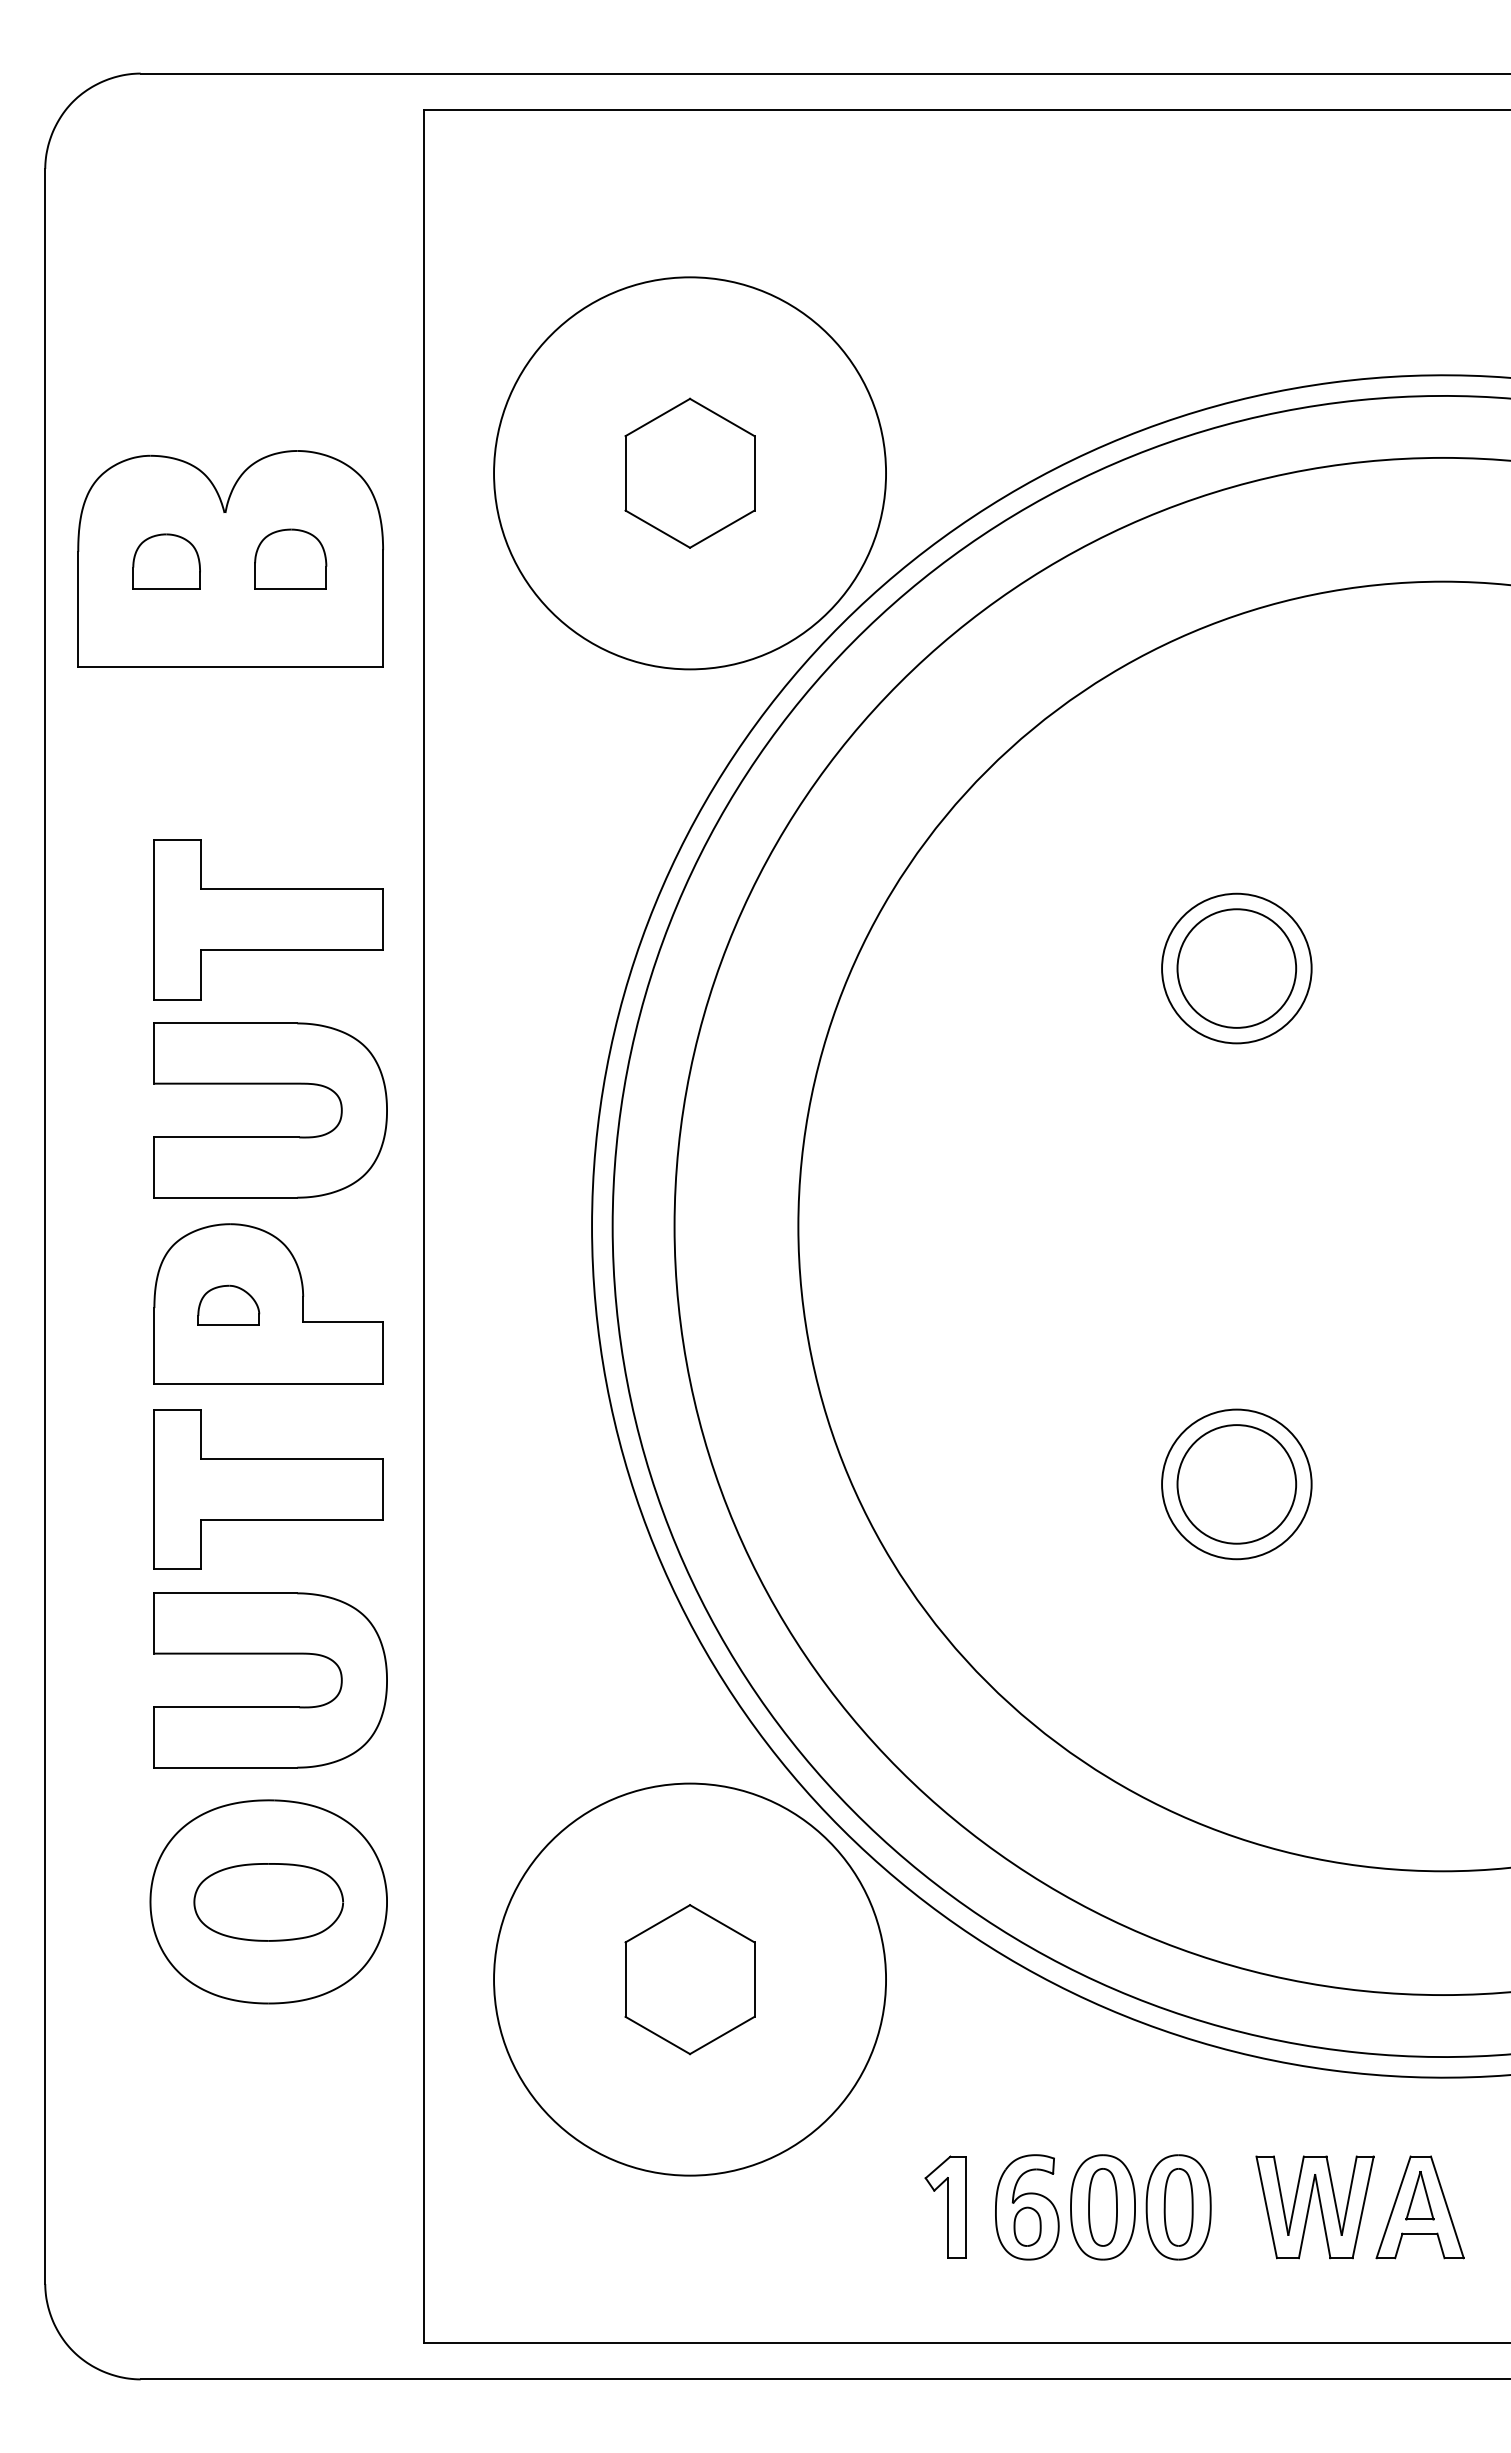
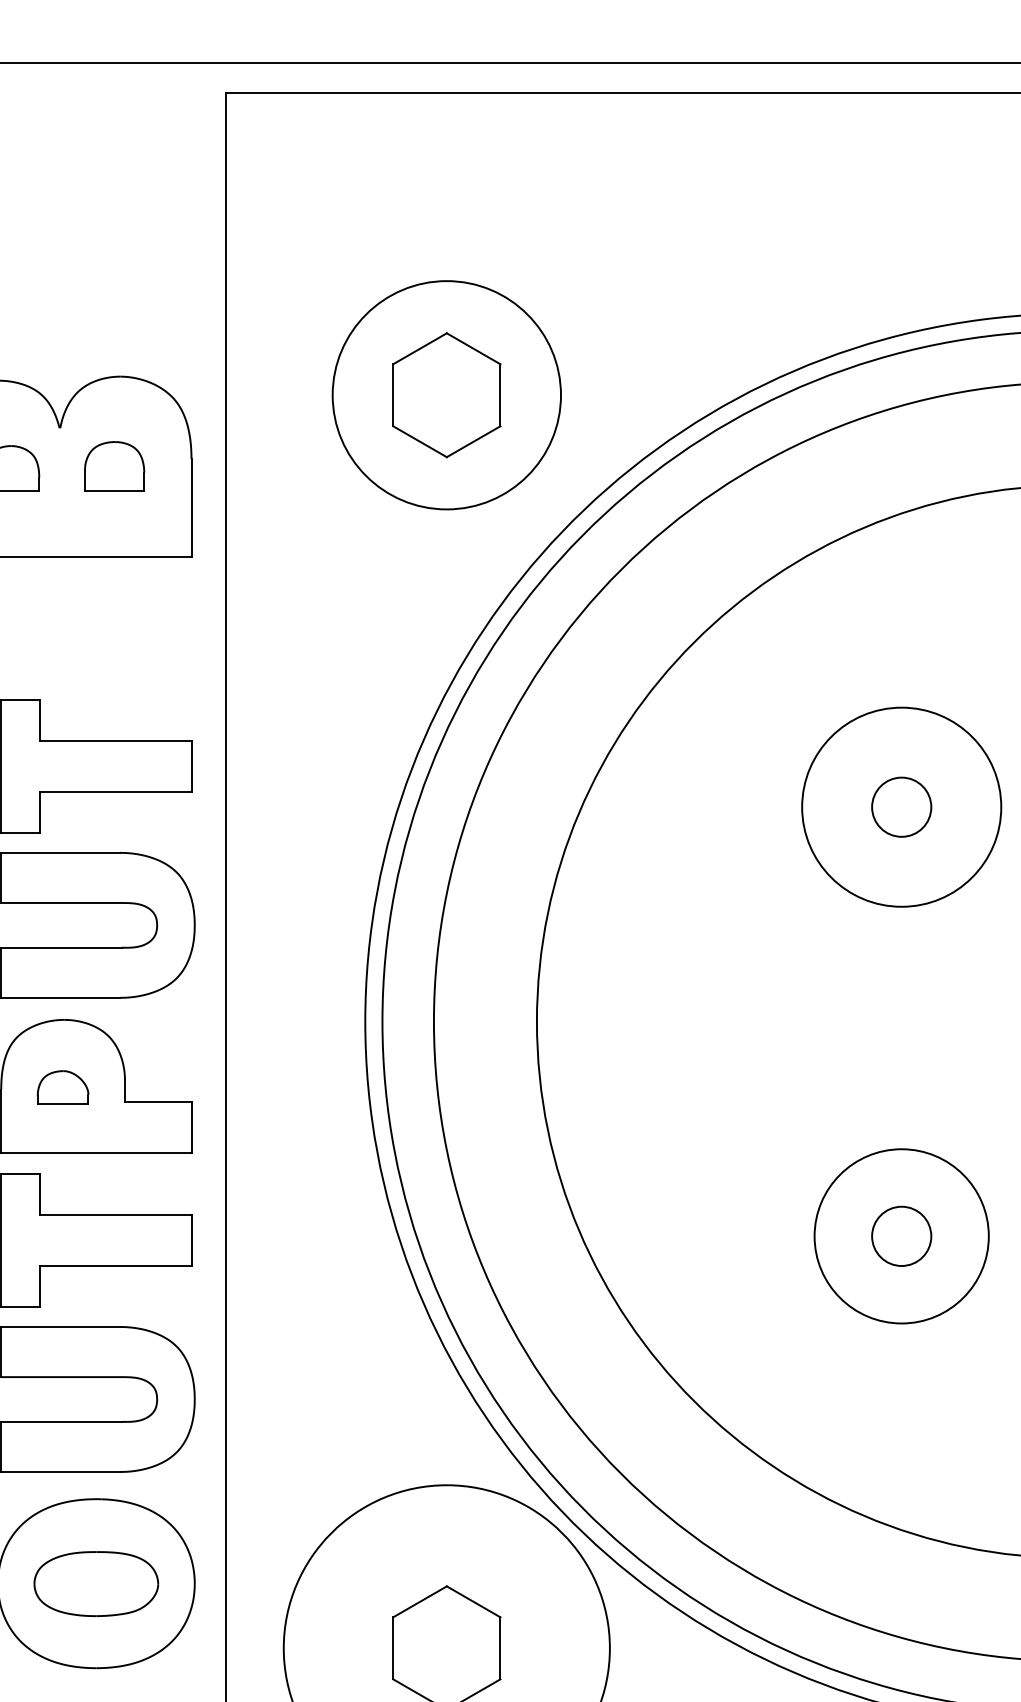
circle: (690, 473) -> (447, 395), size x0.7
circle: (1236, 968) -> (901, 807), size x0.6
circle: (1236, 968) -> (901, 807), size x1.6
circle: (1236, 1484) -> (901, 1236), size x0.6
circle: (1236, 1484) -> (901, 1236), size x1.4

